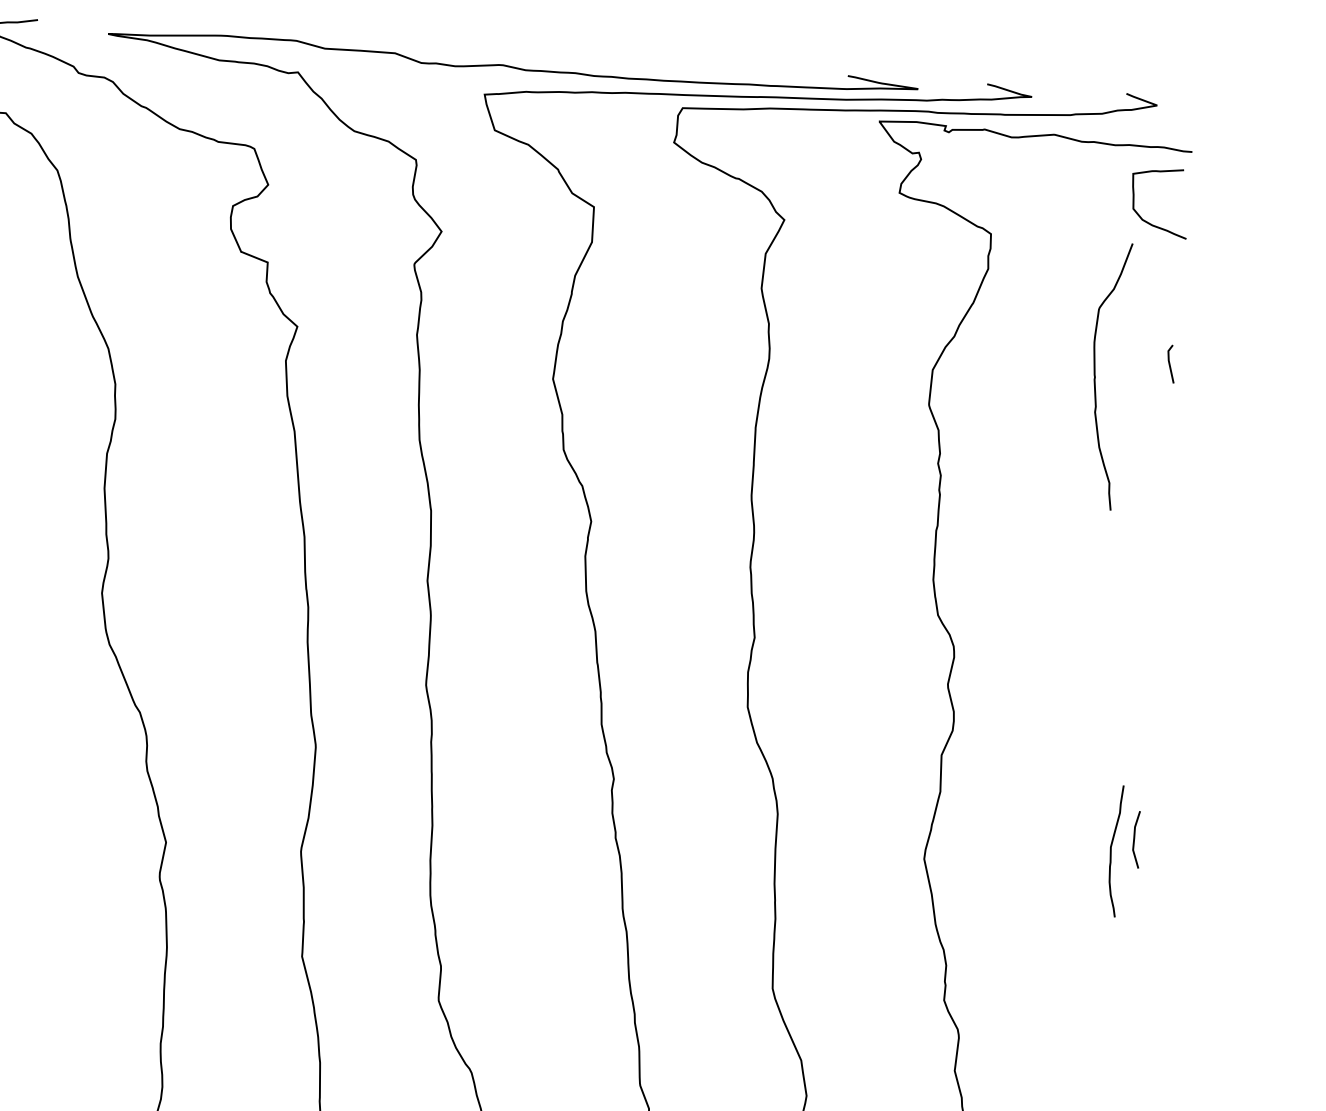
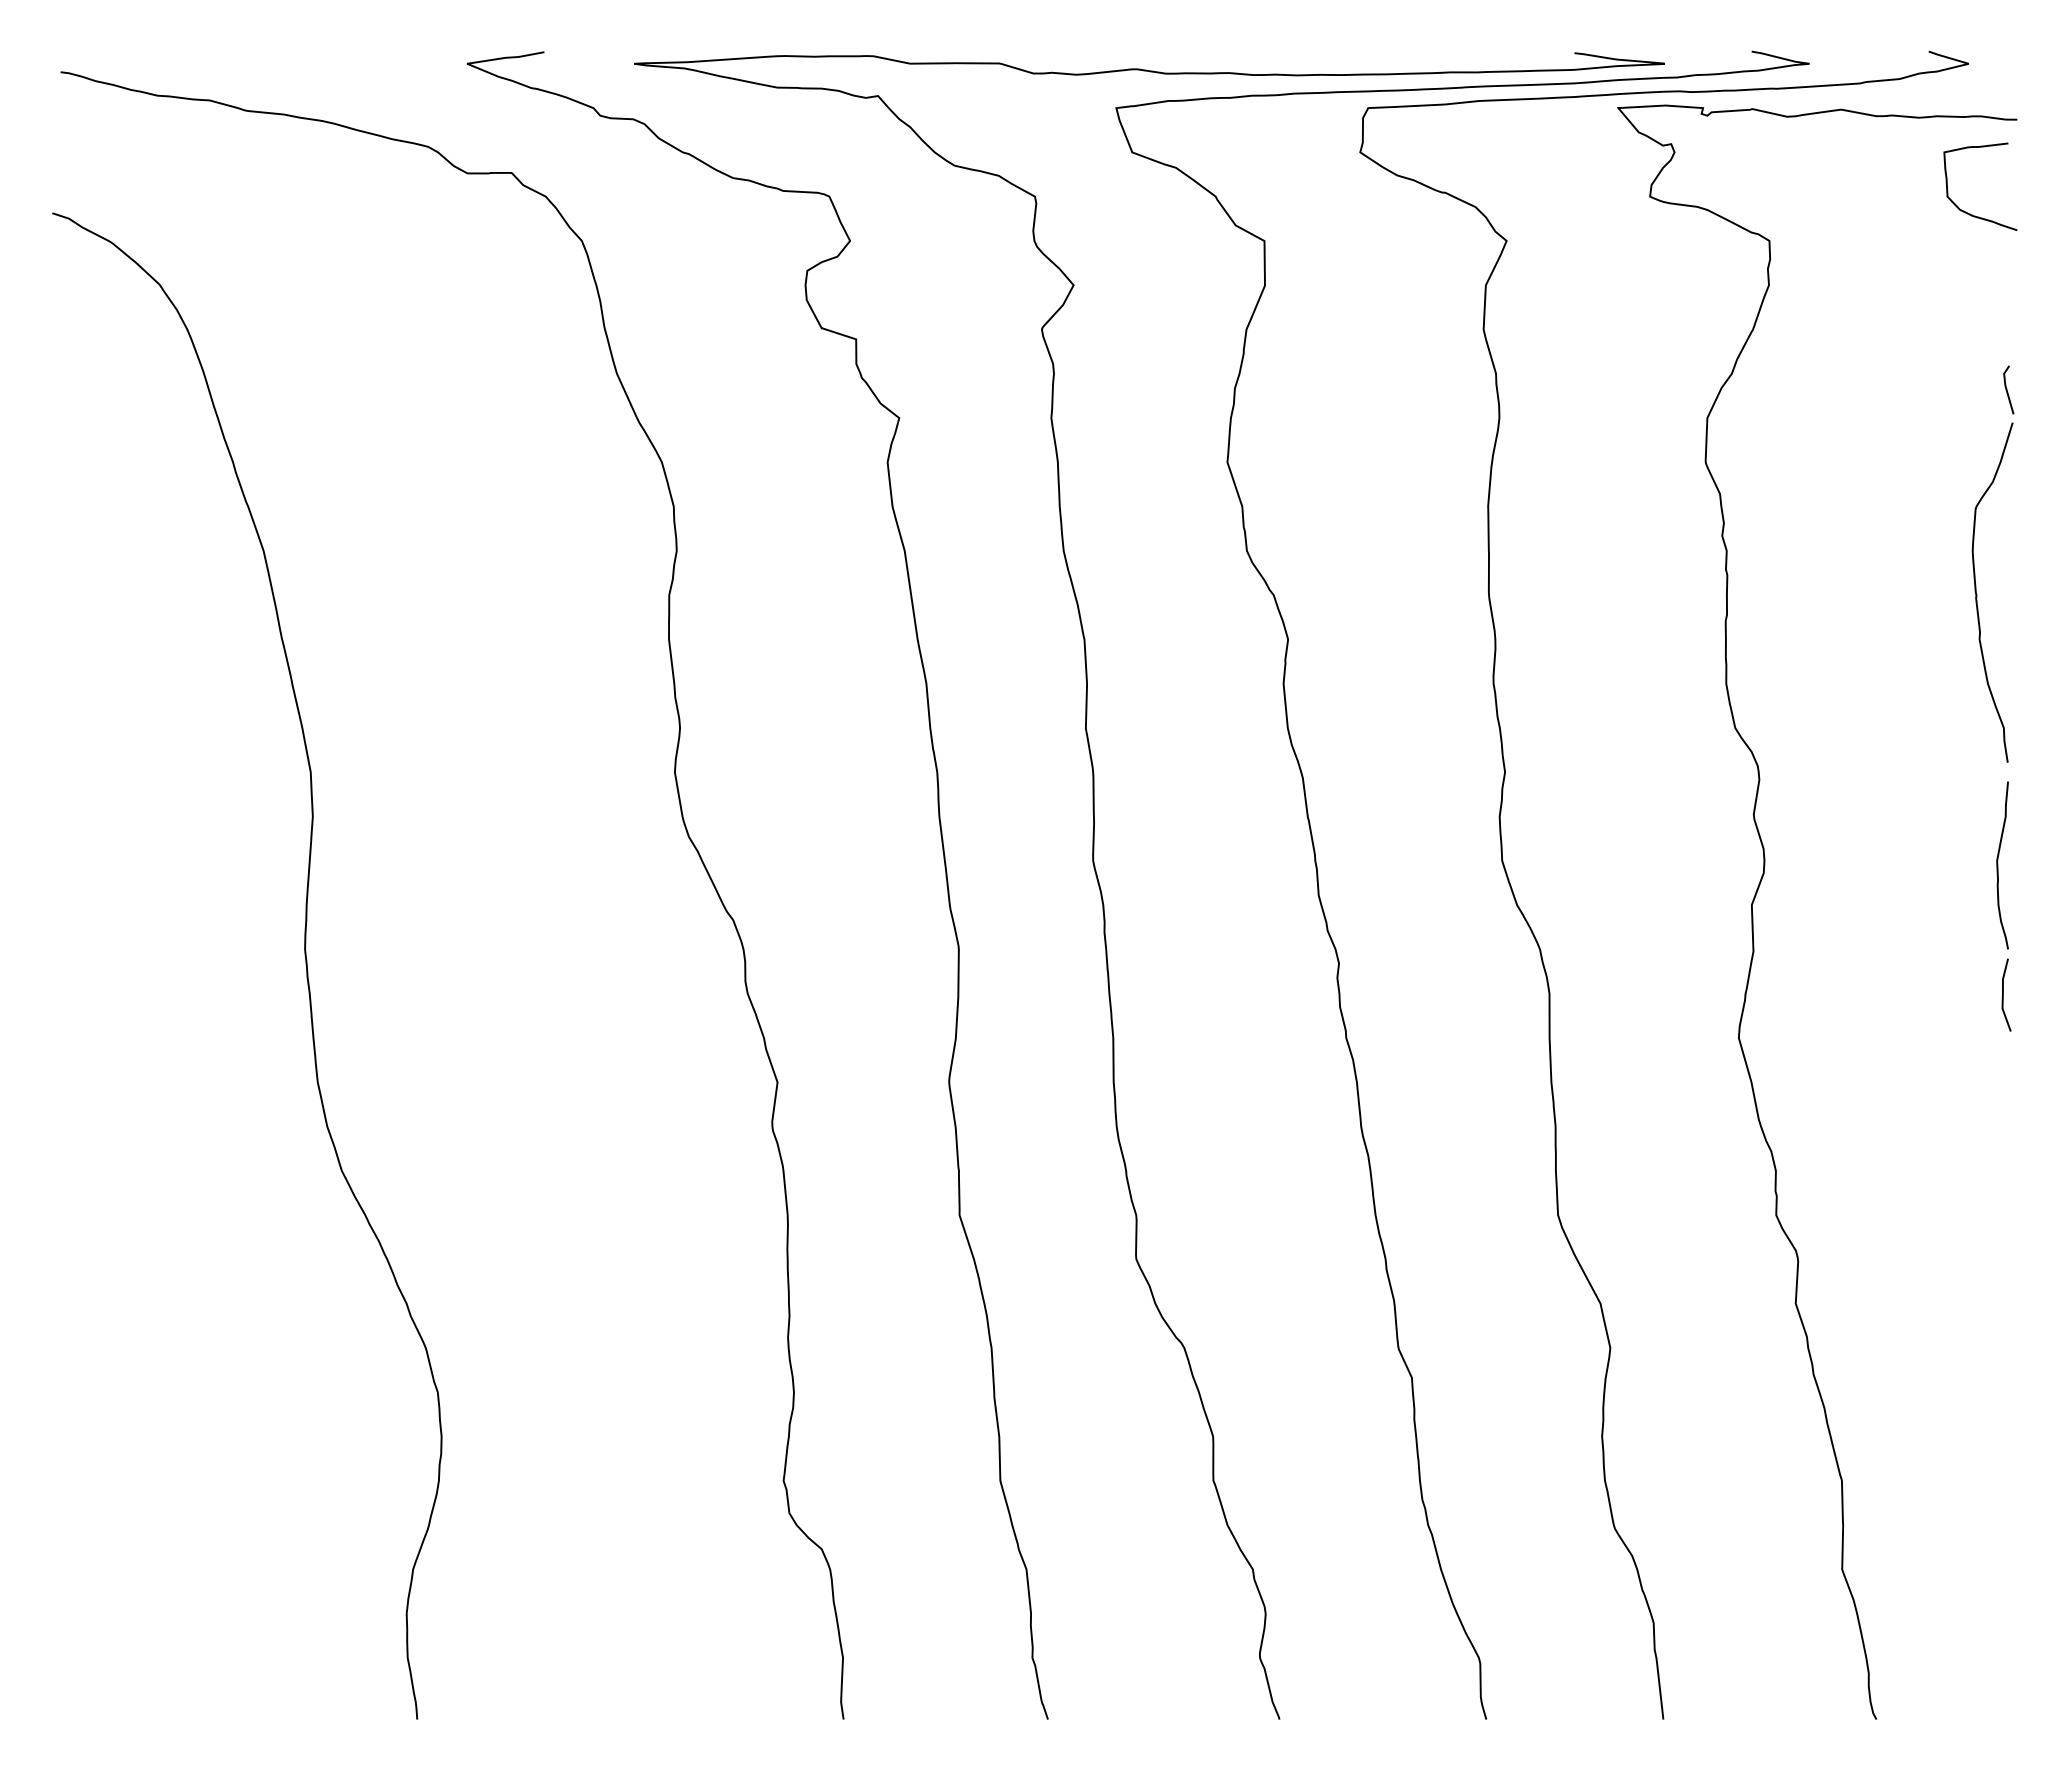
curve: (1095, 376) -> (1977, 594), moved
curve: (1111, 850) -> (1998, 865), moved

